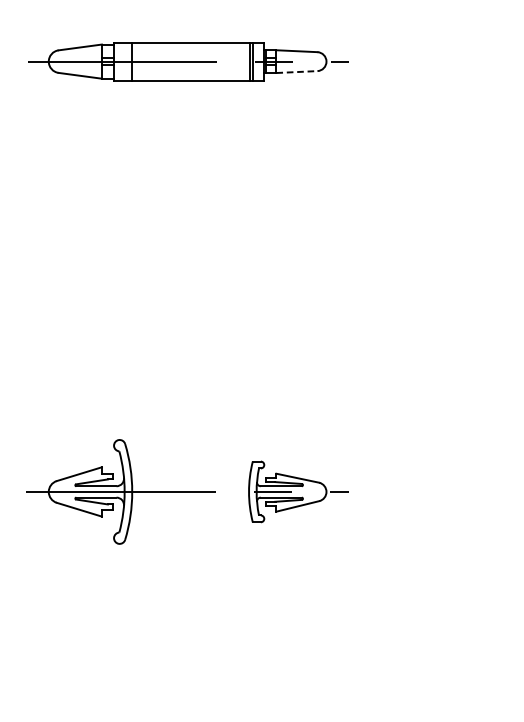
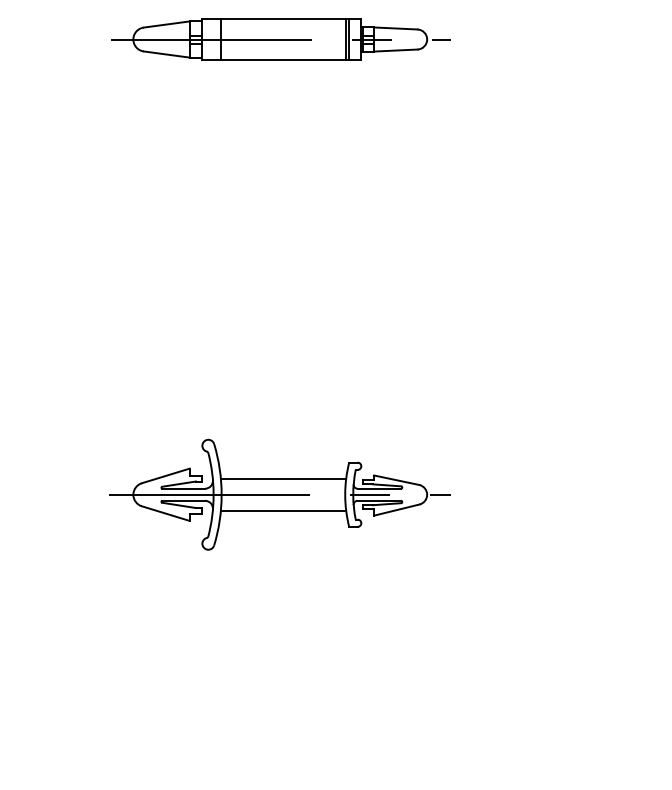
line: (296, 72) -> (395, 50), dashed -> solid
line: (190, 476) -> (283, 478), added
line: (190, 506) -> (283, 510), added

